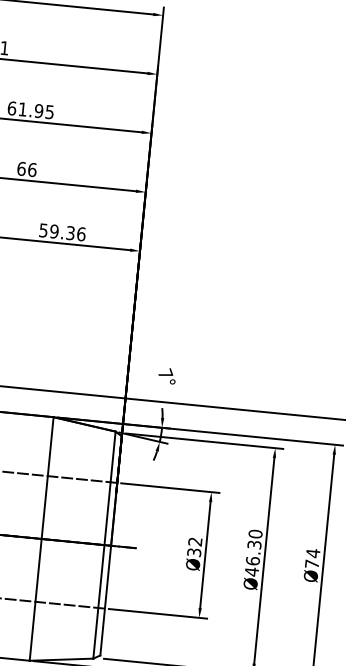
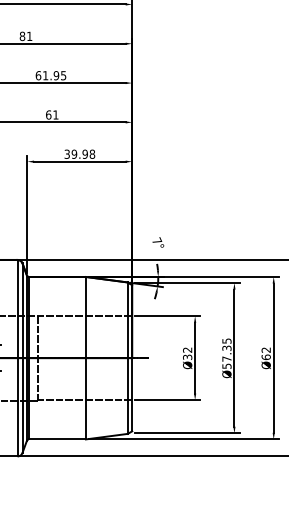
text: (31, 169) -> (55, 114), 66 -> 61
text: (62, 231) -> (79, 153), 59.36 -> 39.98
text: (253, 552) -> (226, 353), Ø46.30 -> Ø57.35
text: (311, 558) -> (265, 353), Ø74 -> Ø62

